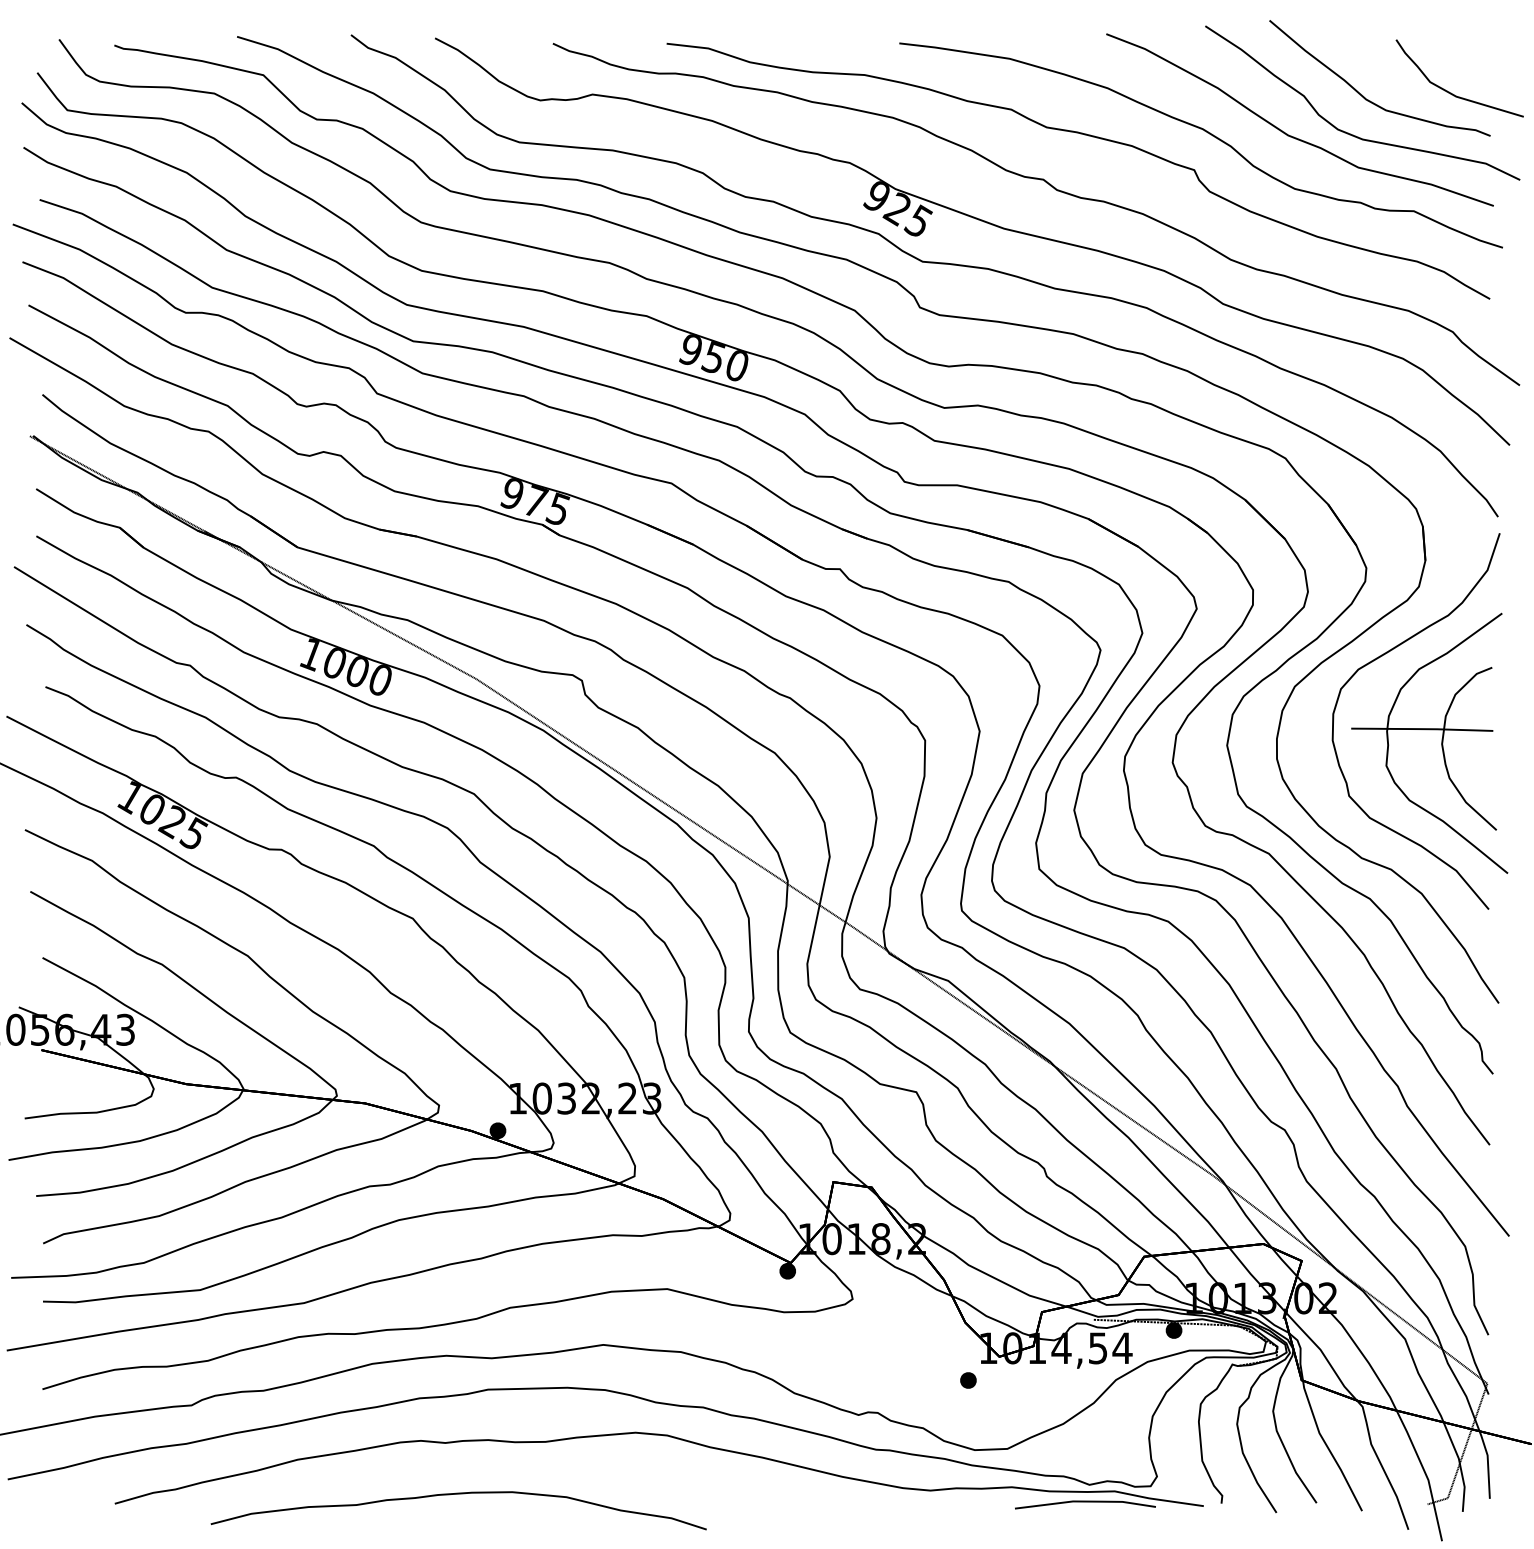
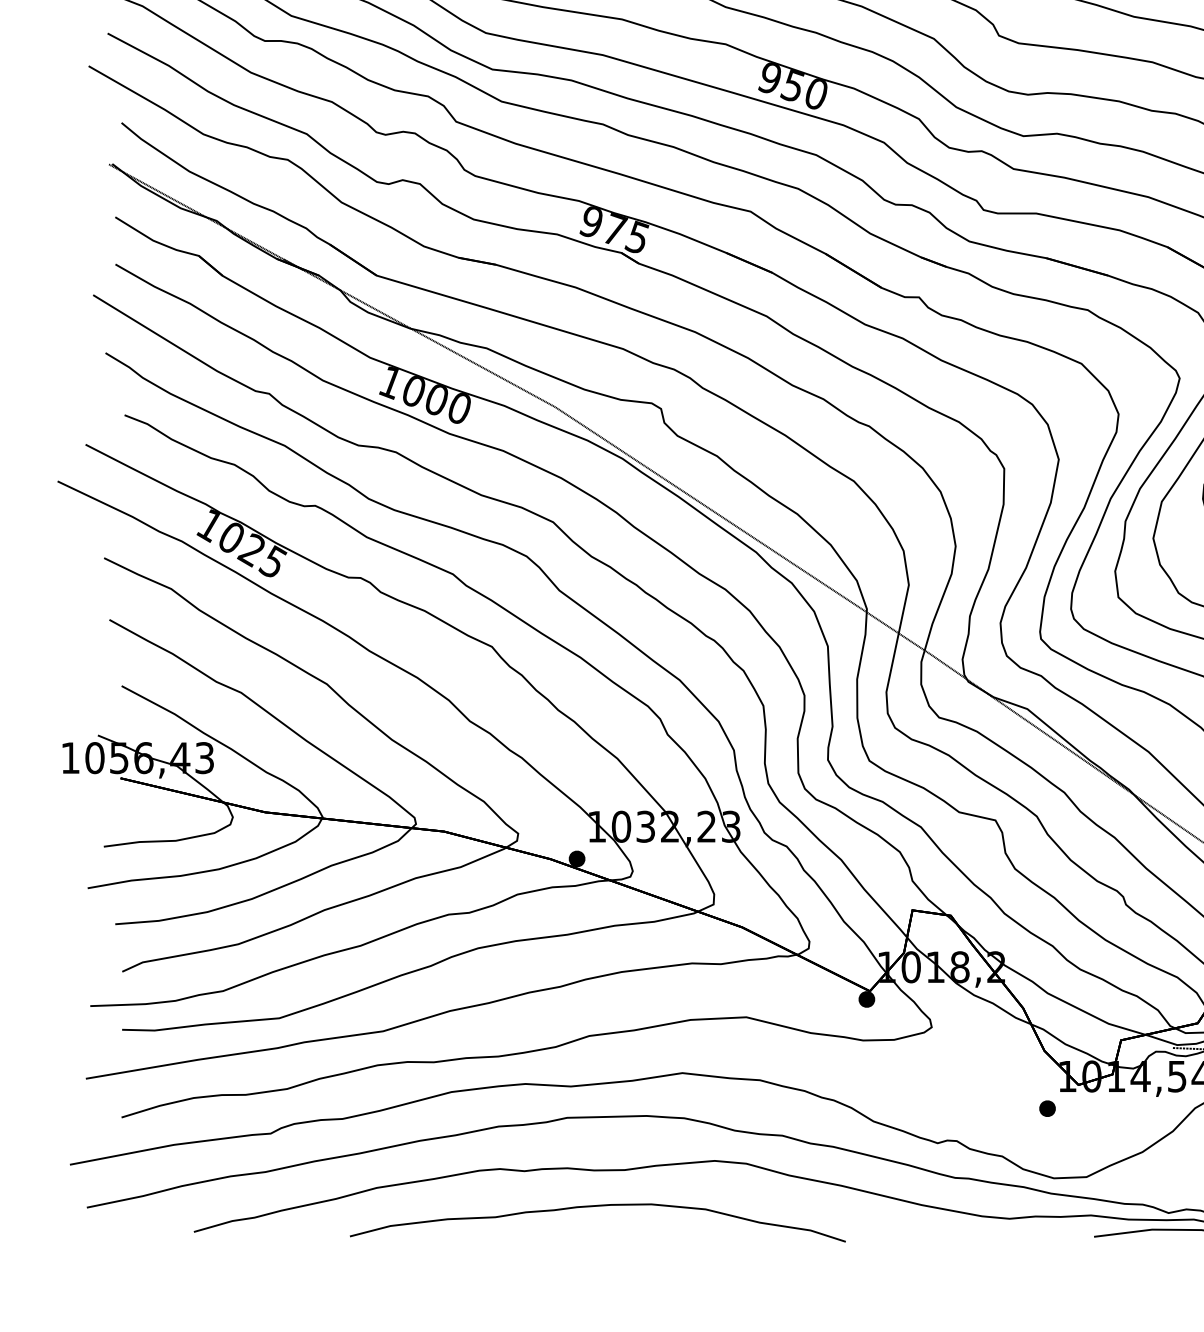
curve: (458, 1494) -> (597, 1206), moved

